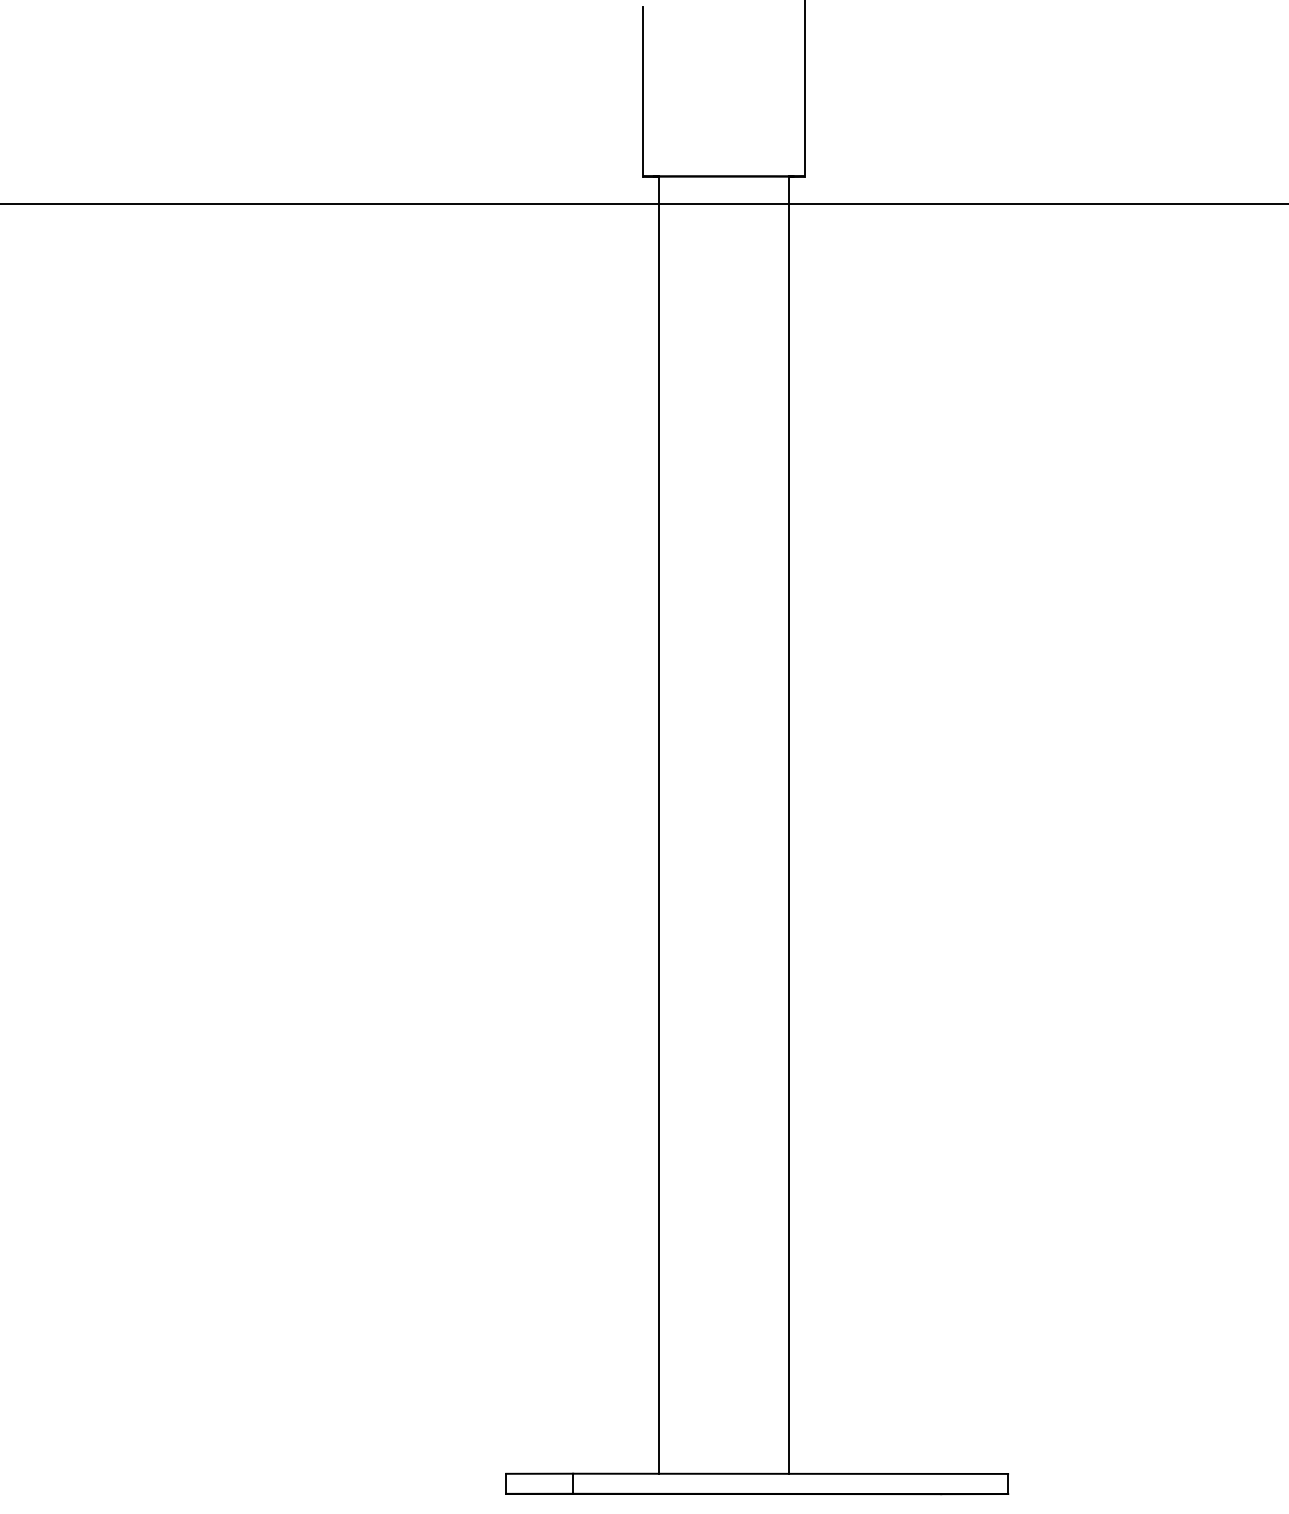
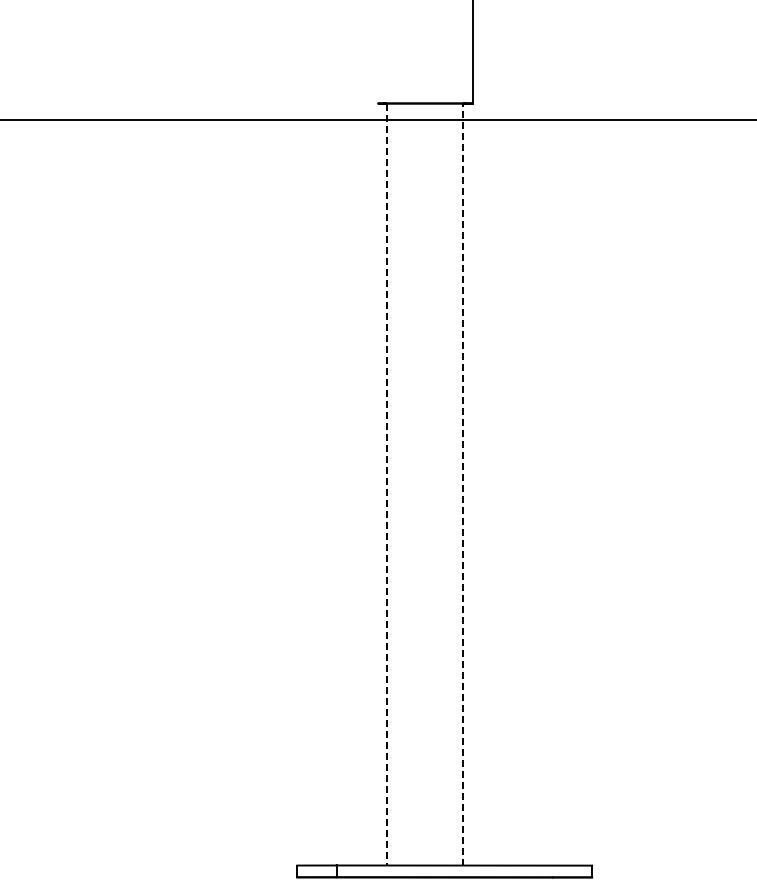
line: (642, 91) -> (377, 53), removed
line: (658, 825) -> (386, 484), solid -> dashed
line: (789, 825) -> (463, 484), solid -> dashed

